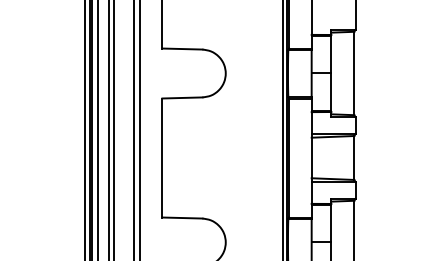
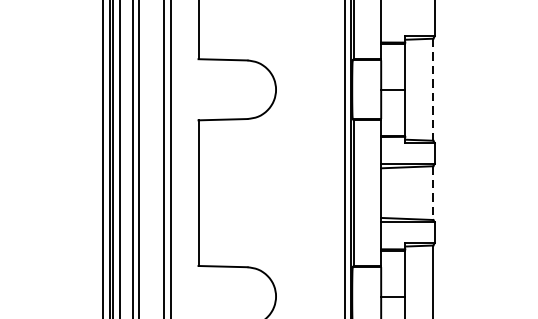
line: (354, 73) -> (433, 89), solid -> dashed
line: (354, 157) -> (433, 192), solid -> dashed

